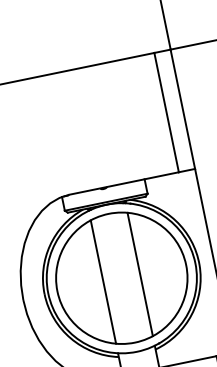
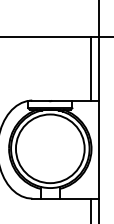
line: (140, 273) -> (60, 148), removed
line: (103, 281) -> (40, 148), removed

